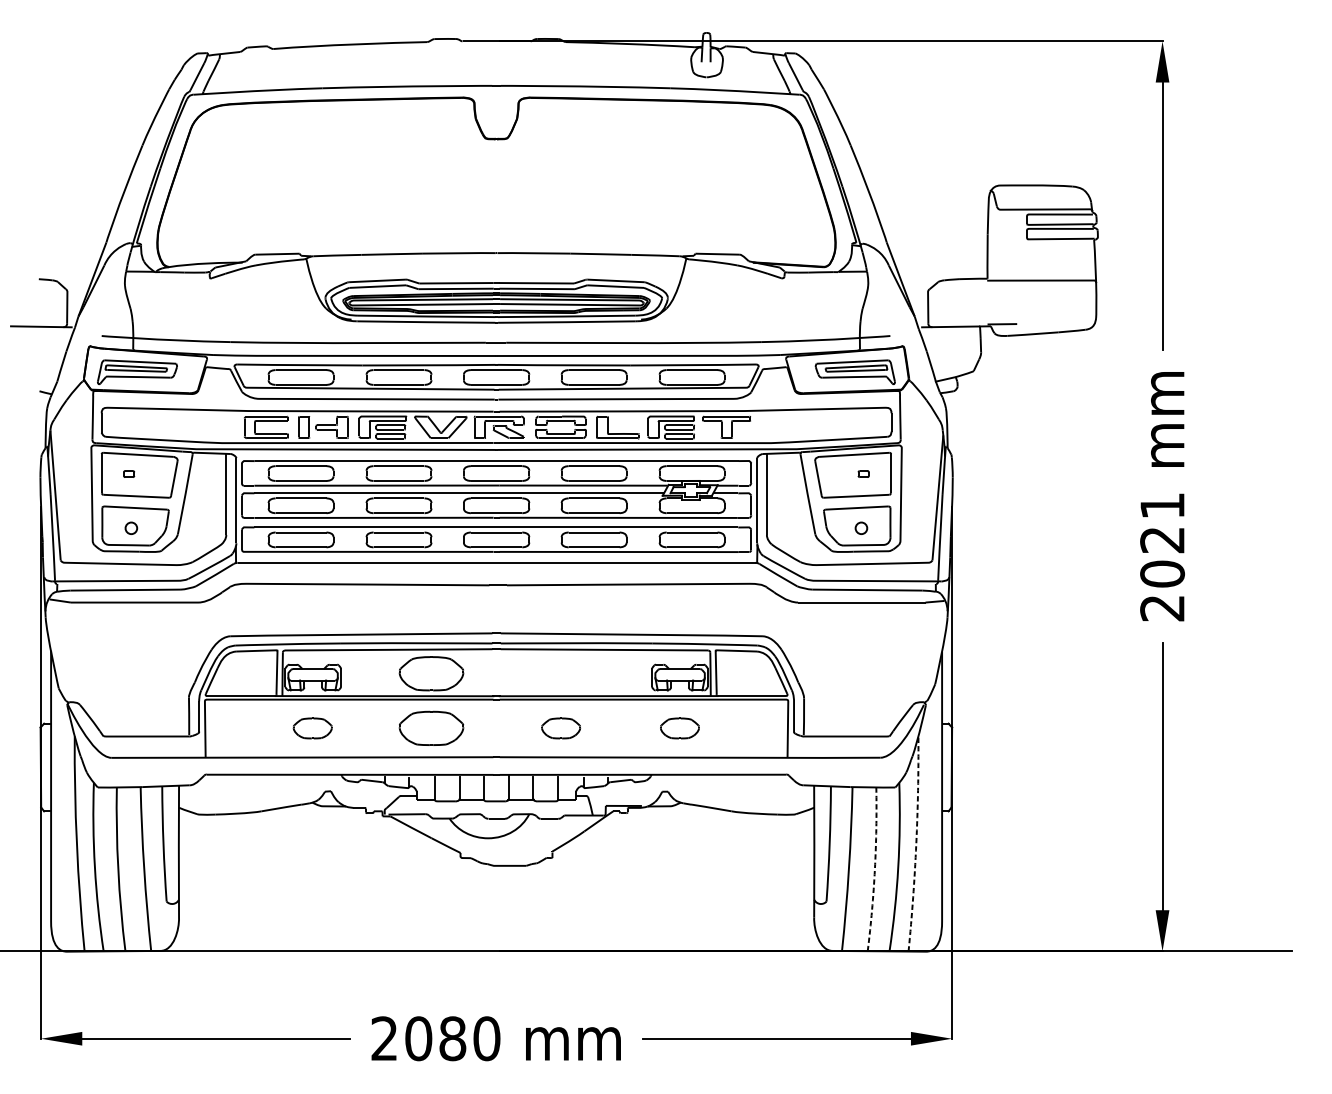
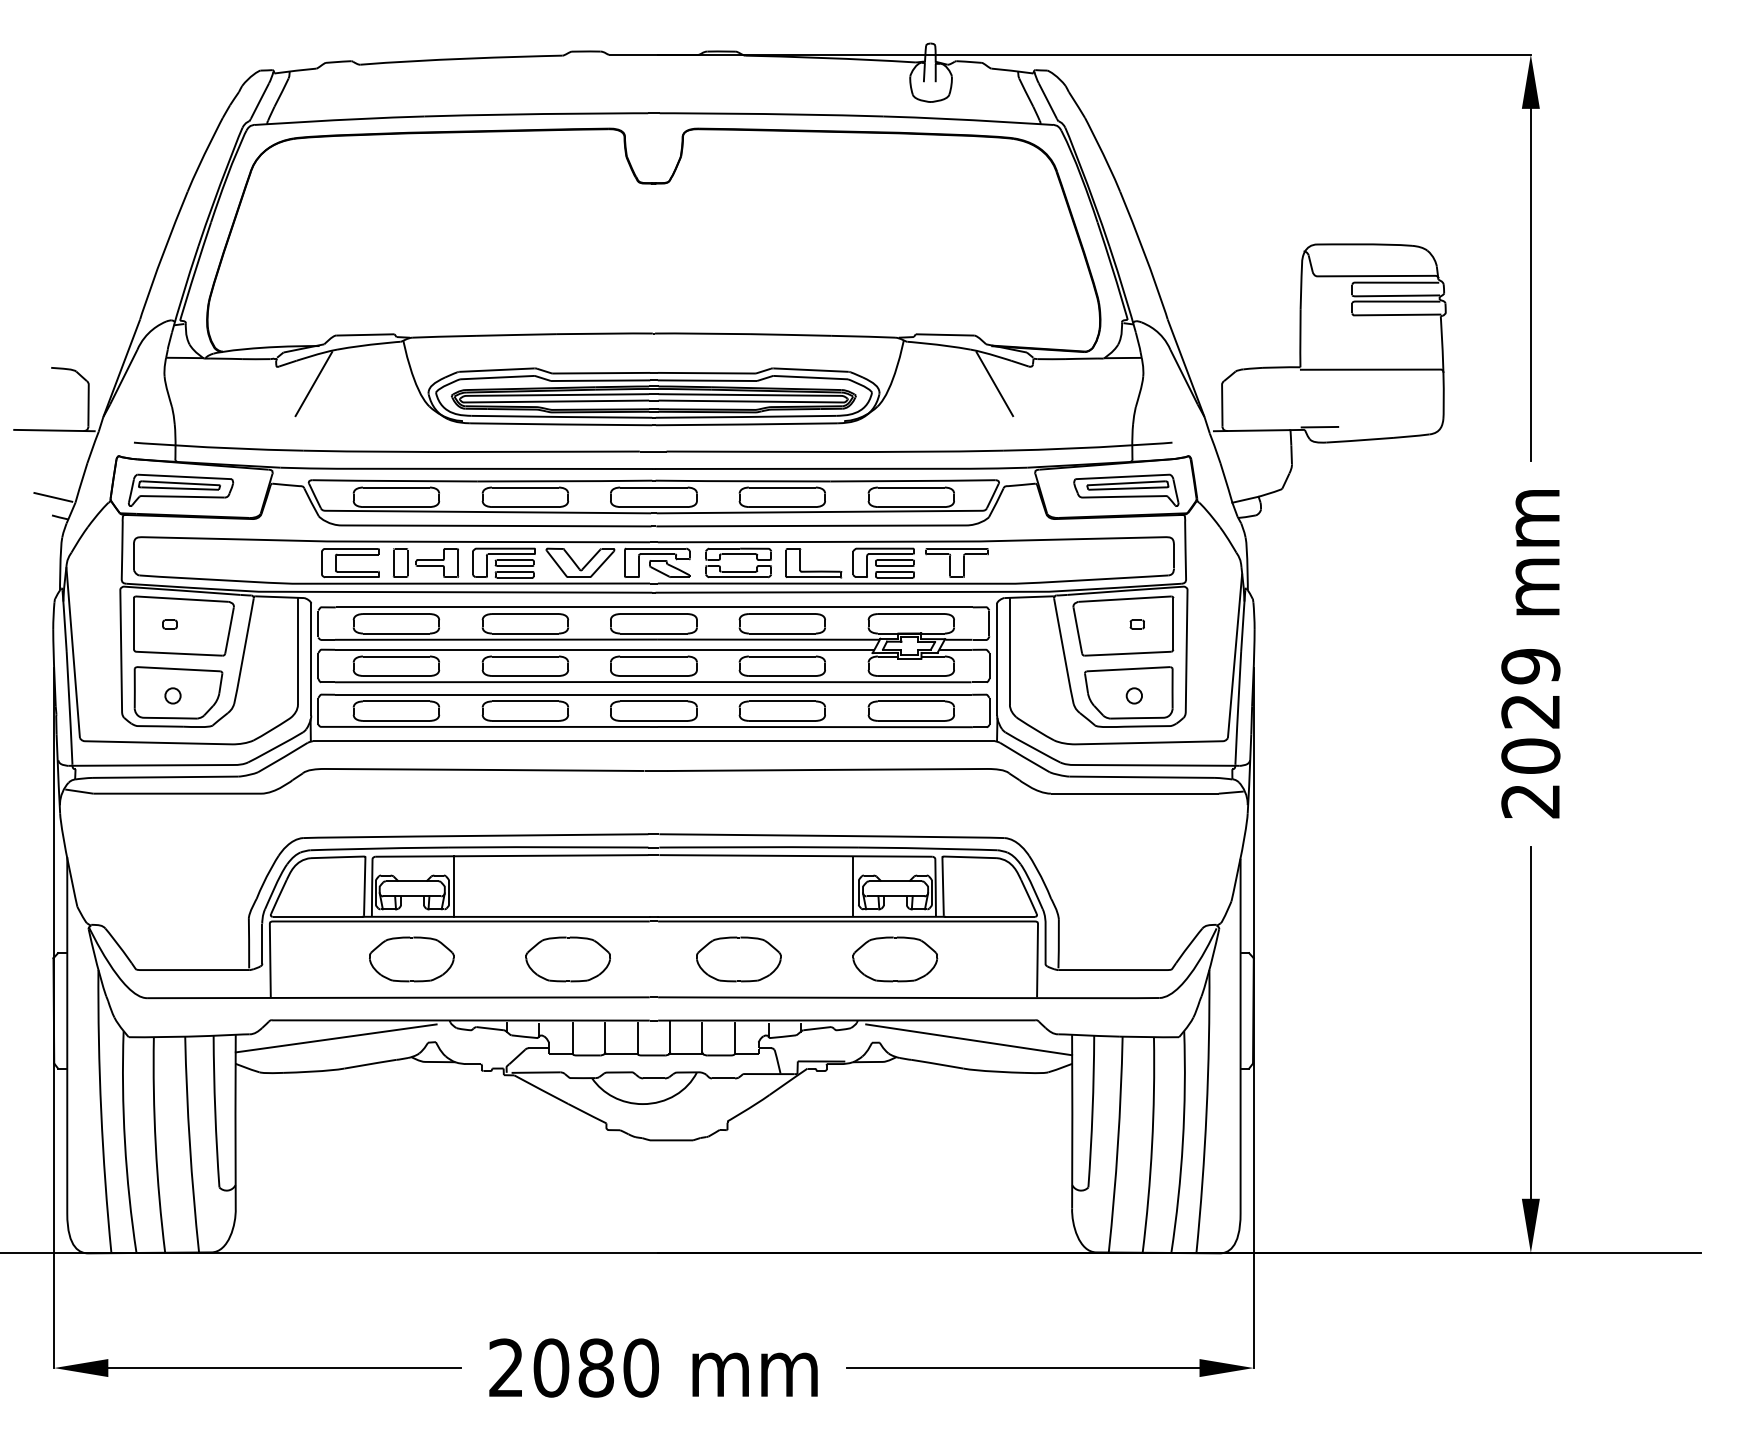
line: (238, 291) -> (313, 384), added
line: (755, 291) -> (994, 384), added
line: (40, 376) -> (53, 496), added
text: (1162, 505) -> (1530, 666), 2021 -> 2029
line: (344, 673) -> (453, 886), added
part: (430, 673) -> (567, 887), removed
line: (648, 673) -> (853, 886), added
part: (312, 728) -> (411, 959), size x1.67
part: (560, 728) -> (738, 959), size x1.67
part: (680, 728) -> (895, 959), size x1.67
line: (254, 788) -> (335, 1038), added
line: (736, 789) -> (969, 1039), added
arc: (916, 843) -> (1206, 1111), dashed -> solid
arc: (875, 869) -> (1152, 1145), dashed -> solid

